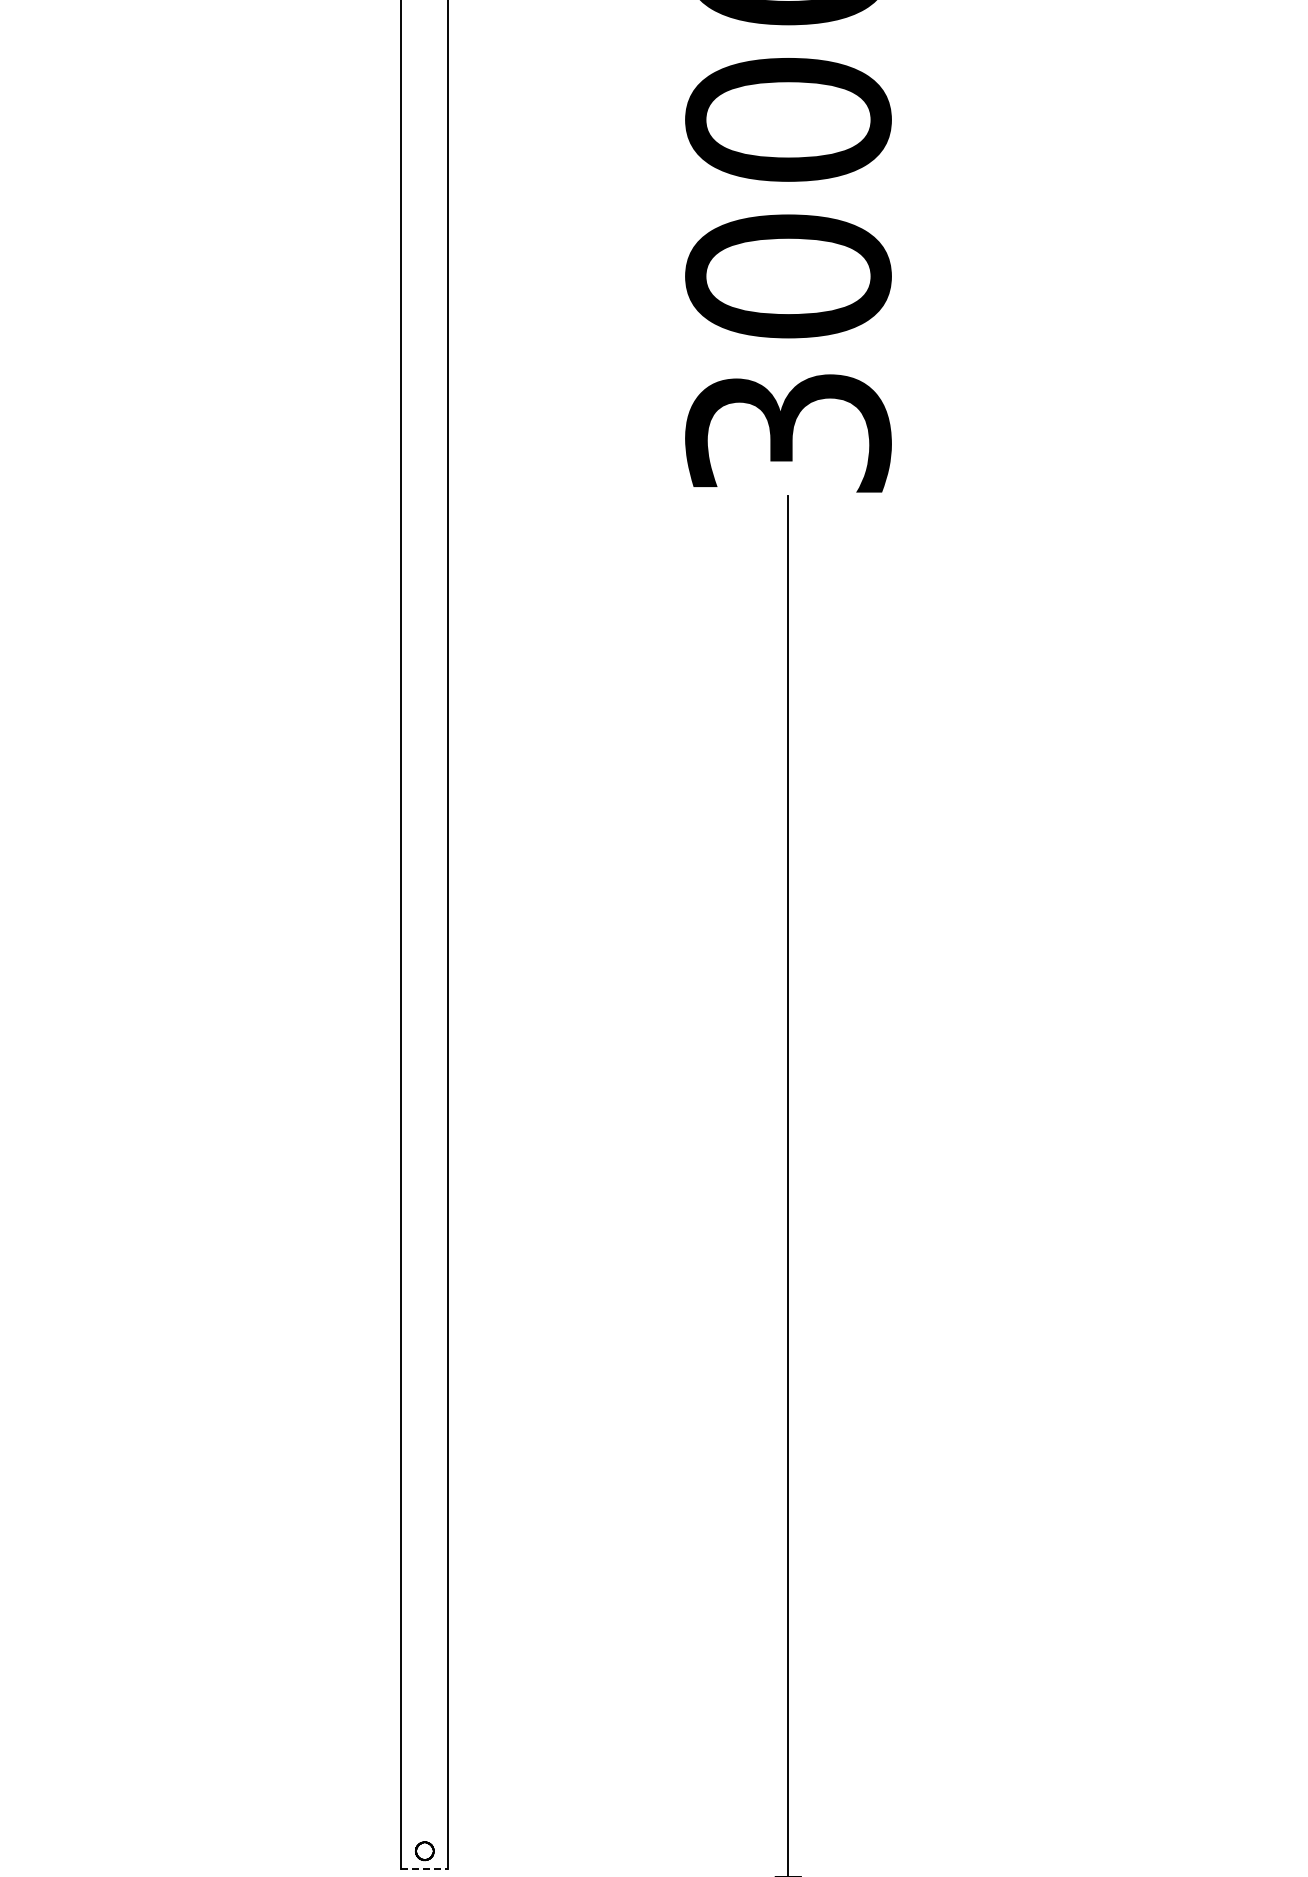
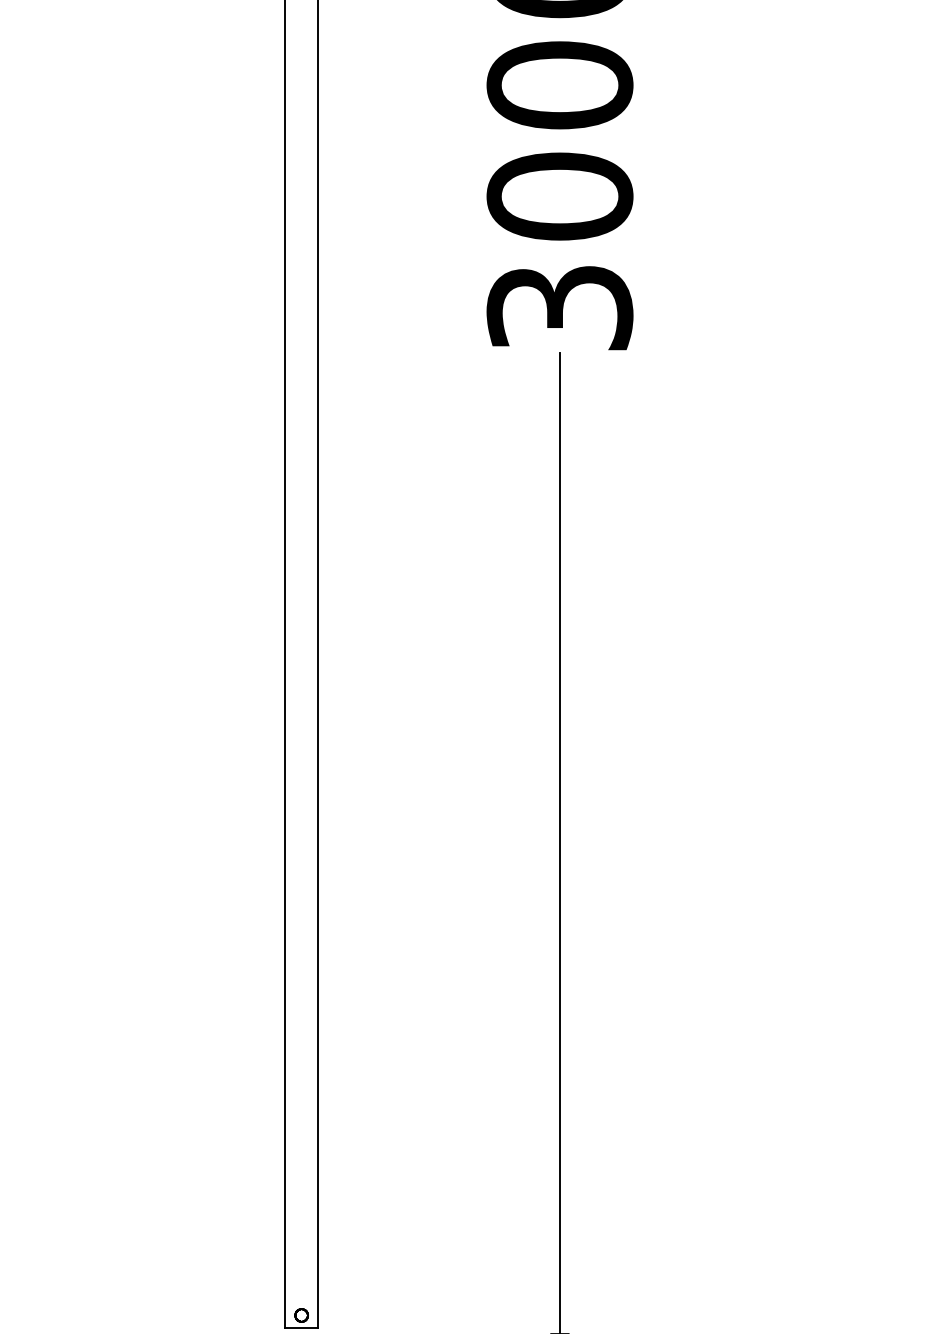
line: (425, 1869) -> (302, 1328), dashed -> solid

